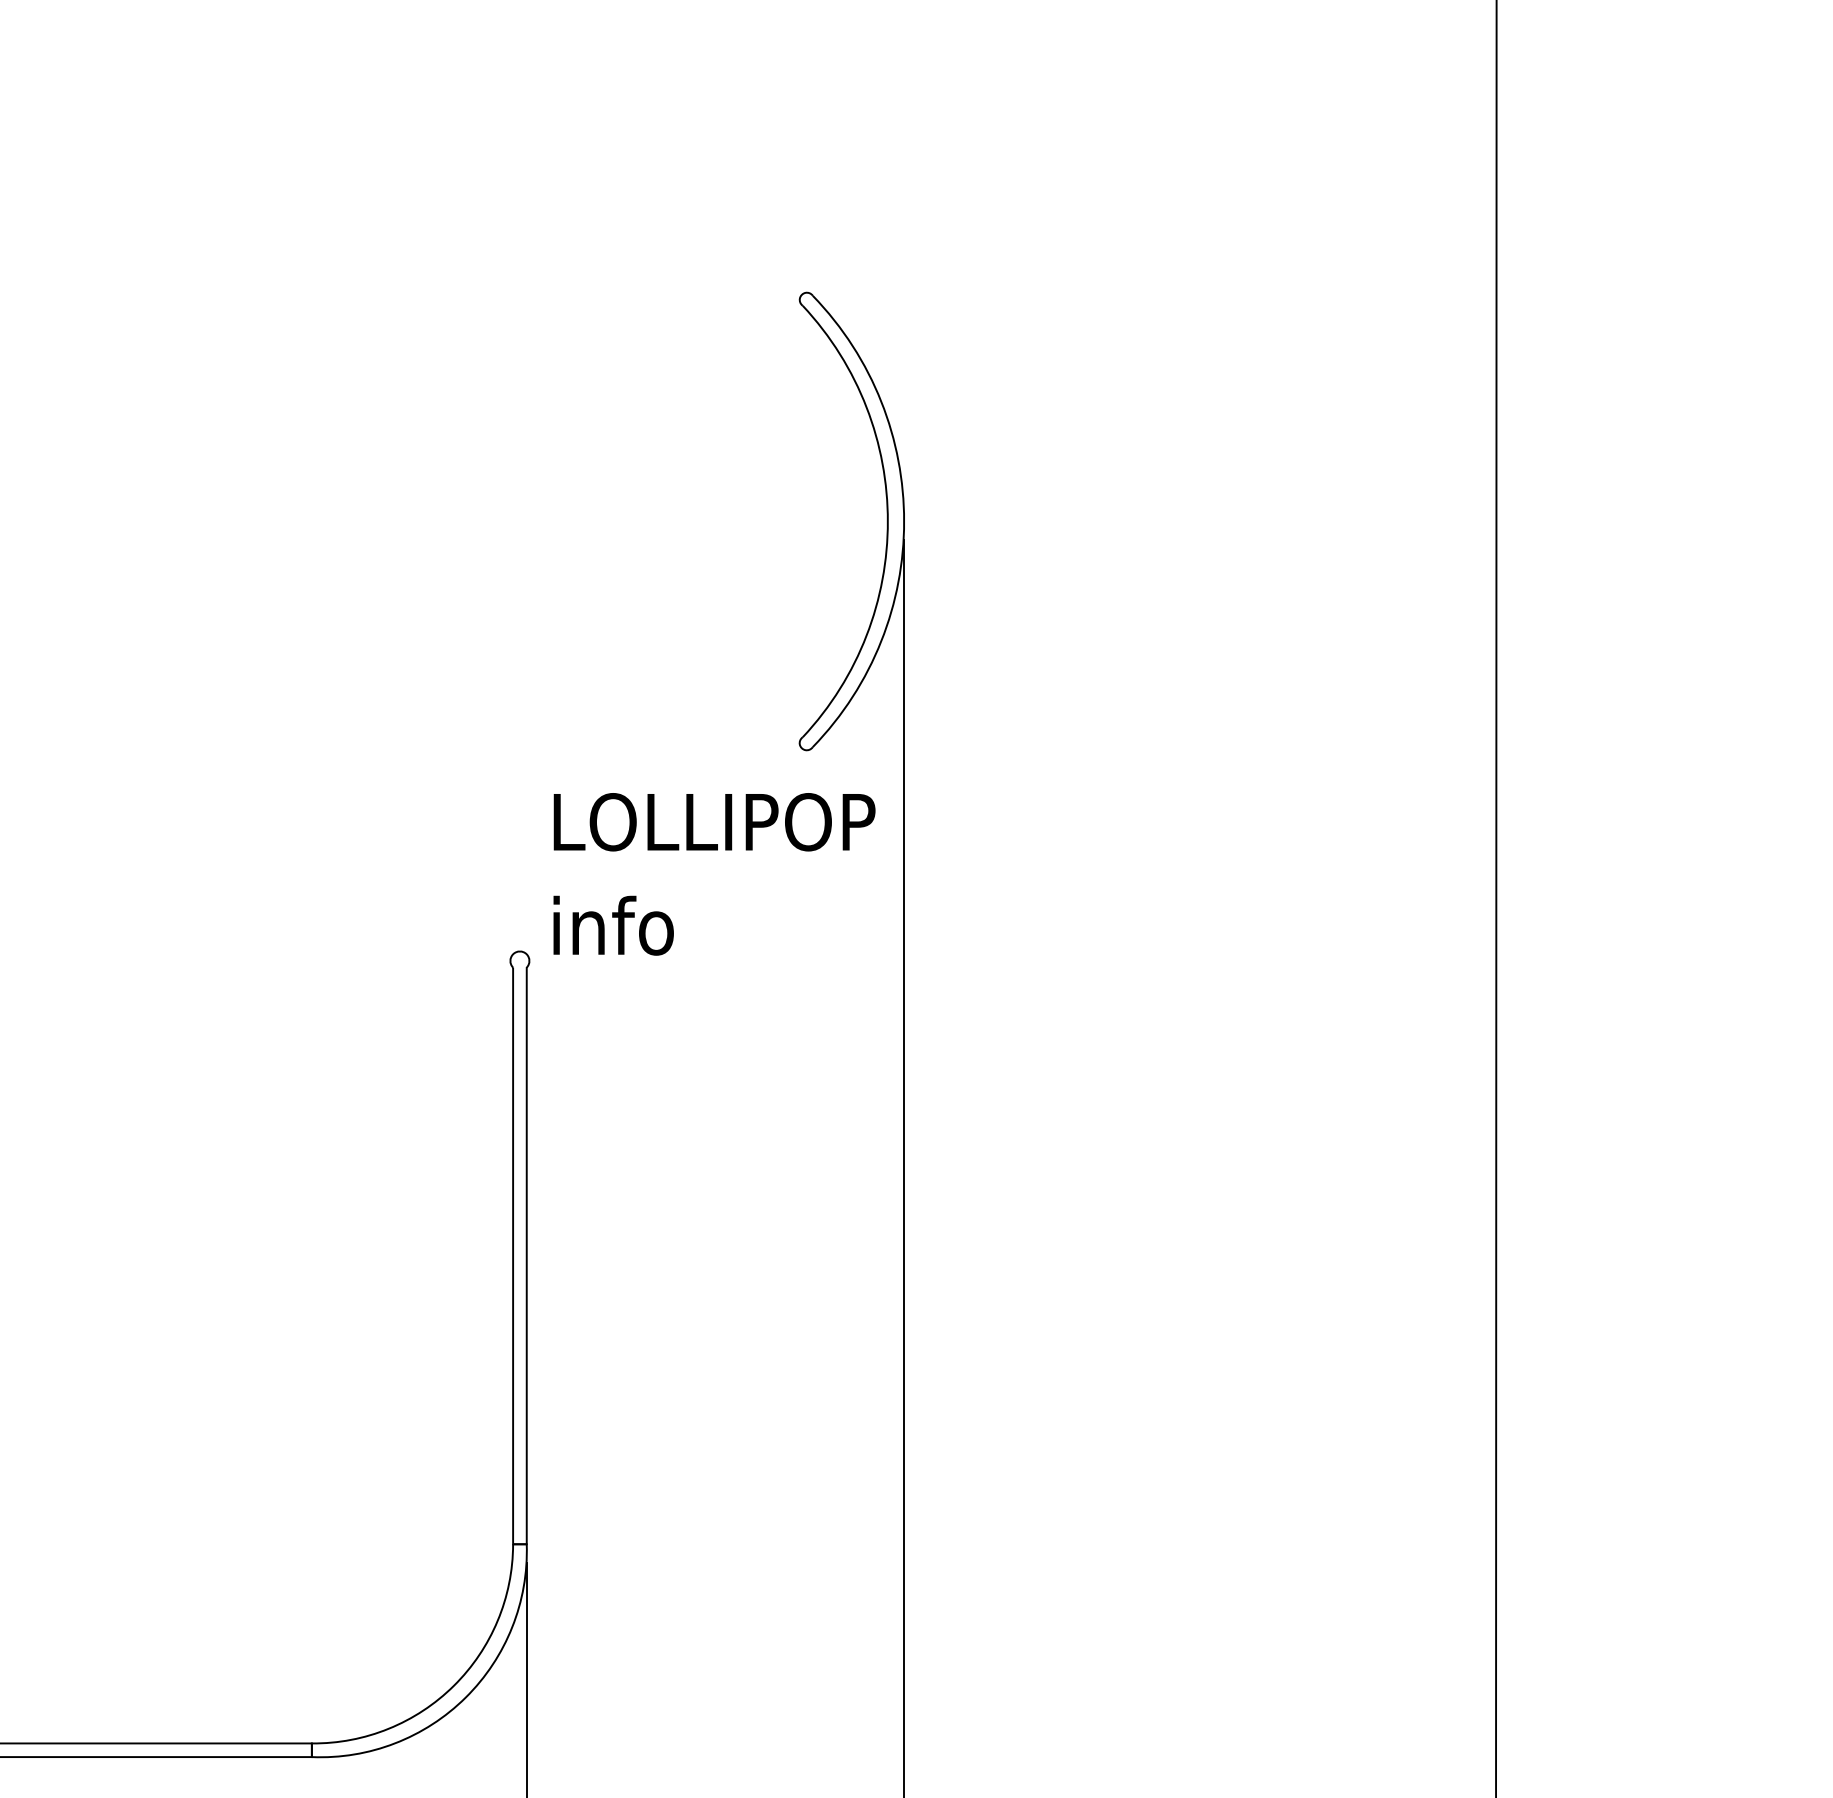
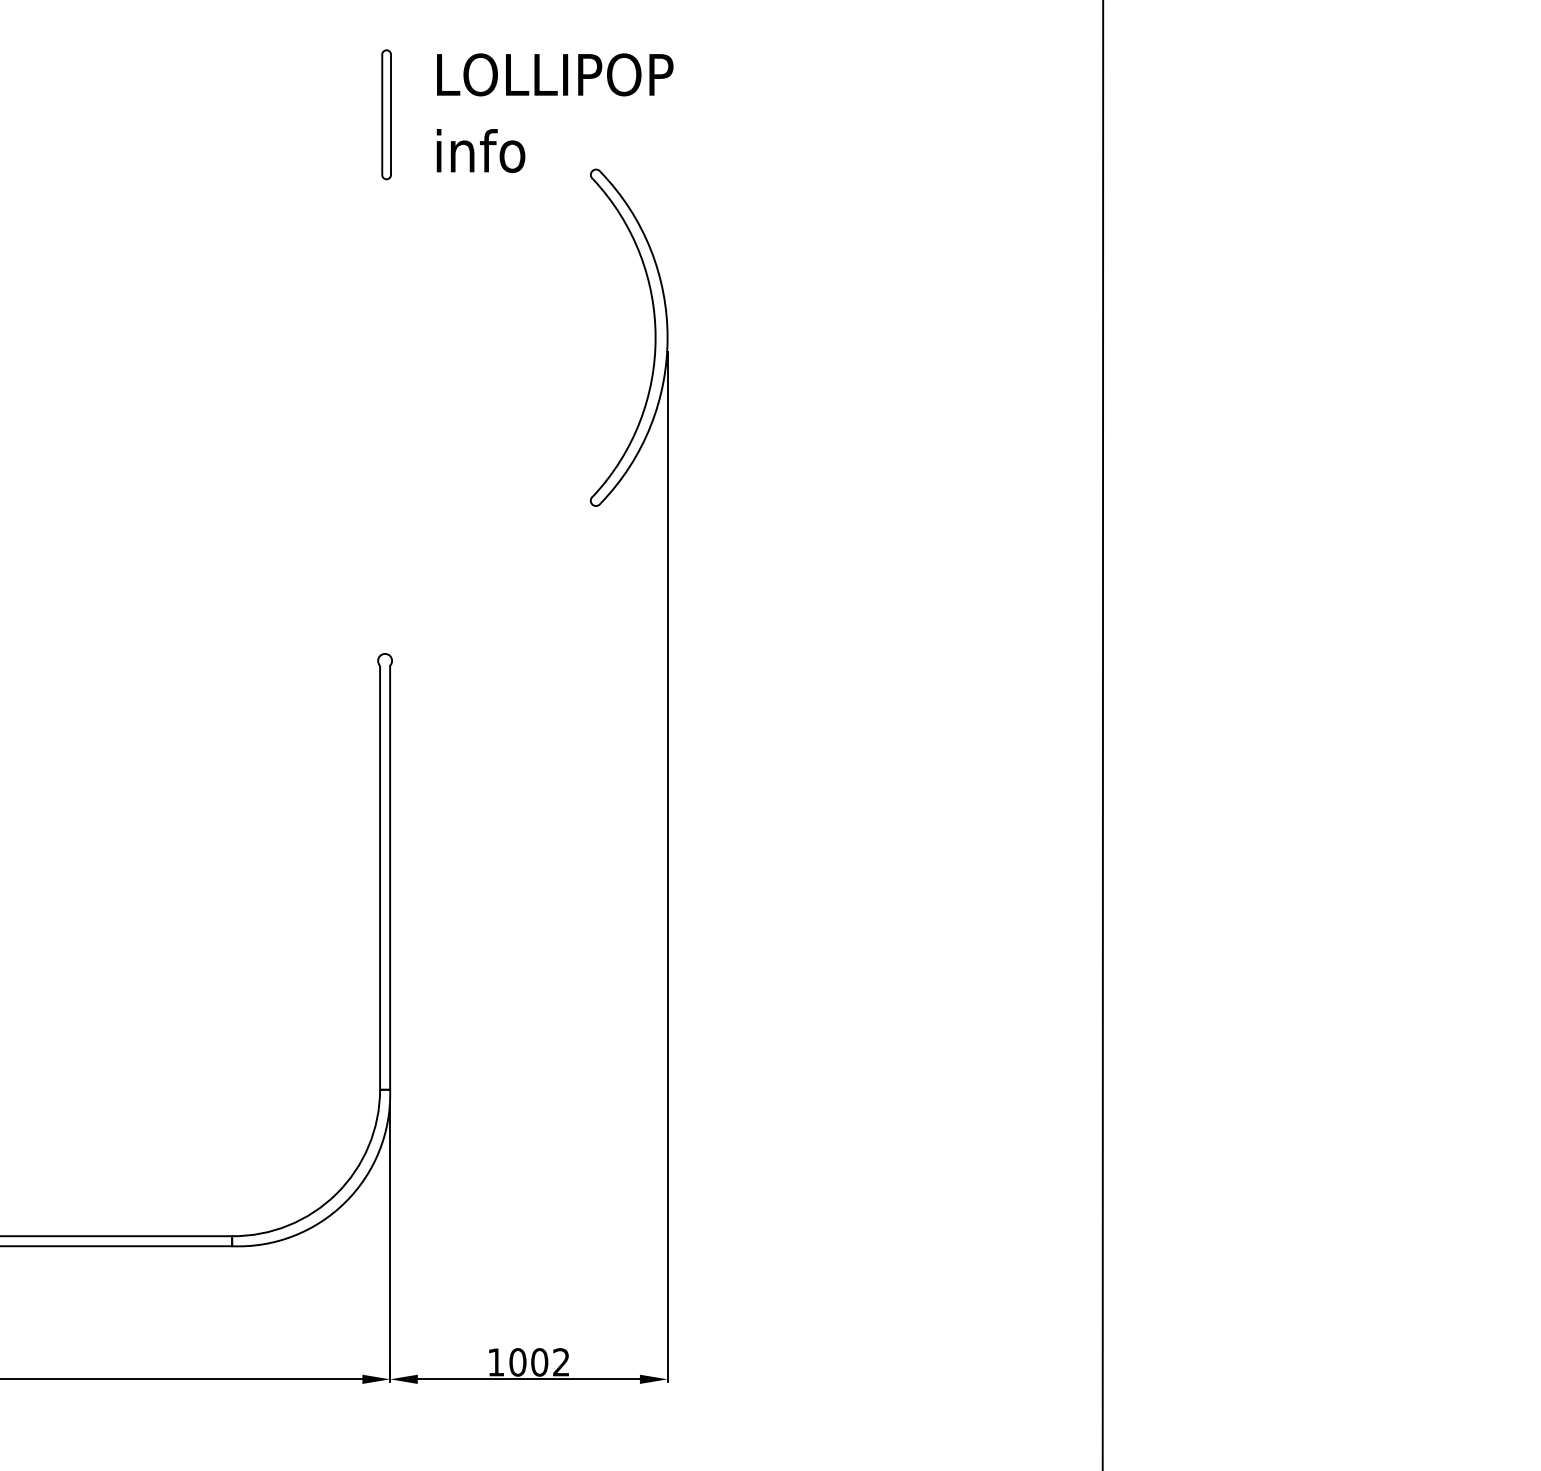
part: (521, 217) -> (386, 114), added
text: (713, 873) -> (554, 112), moved

